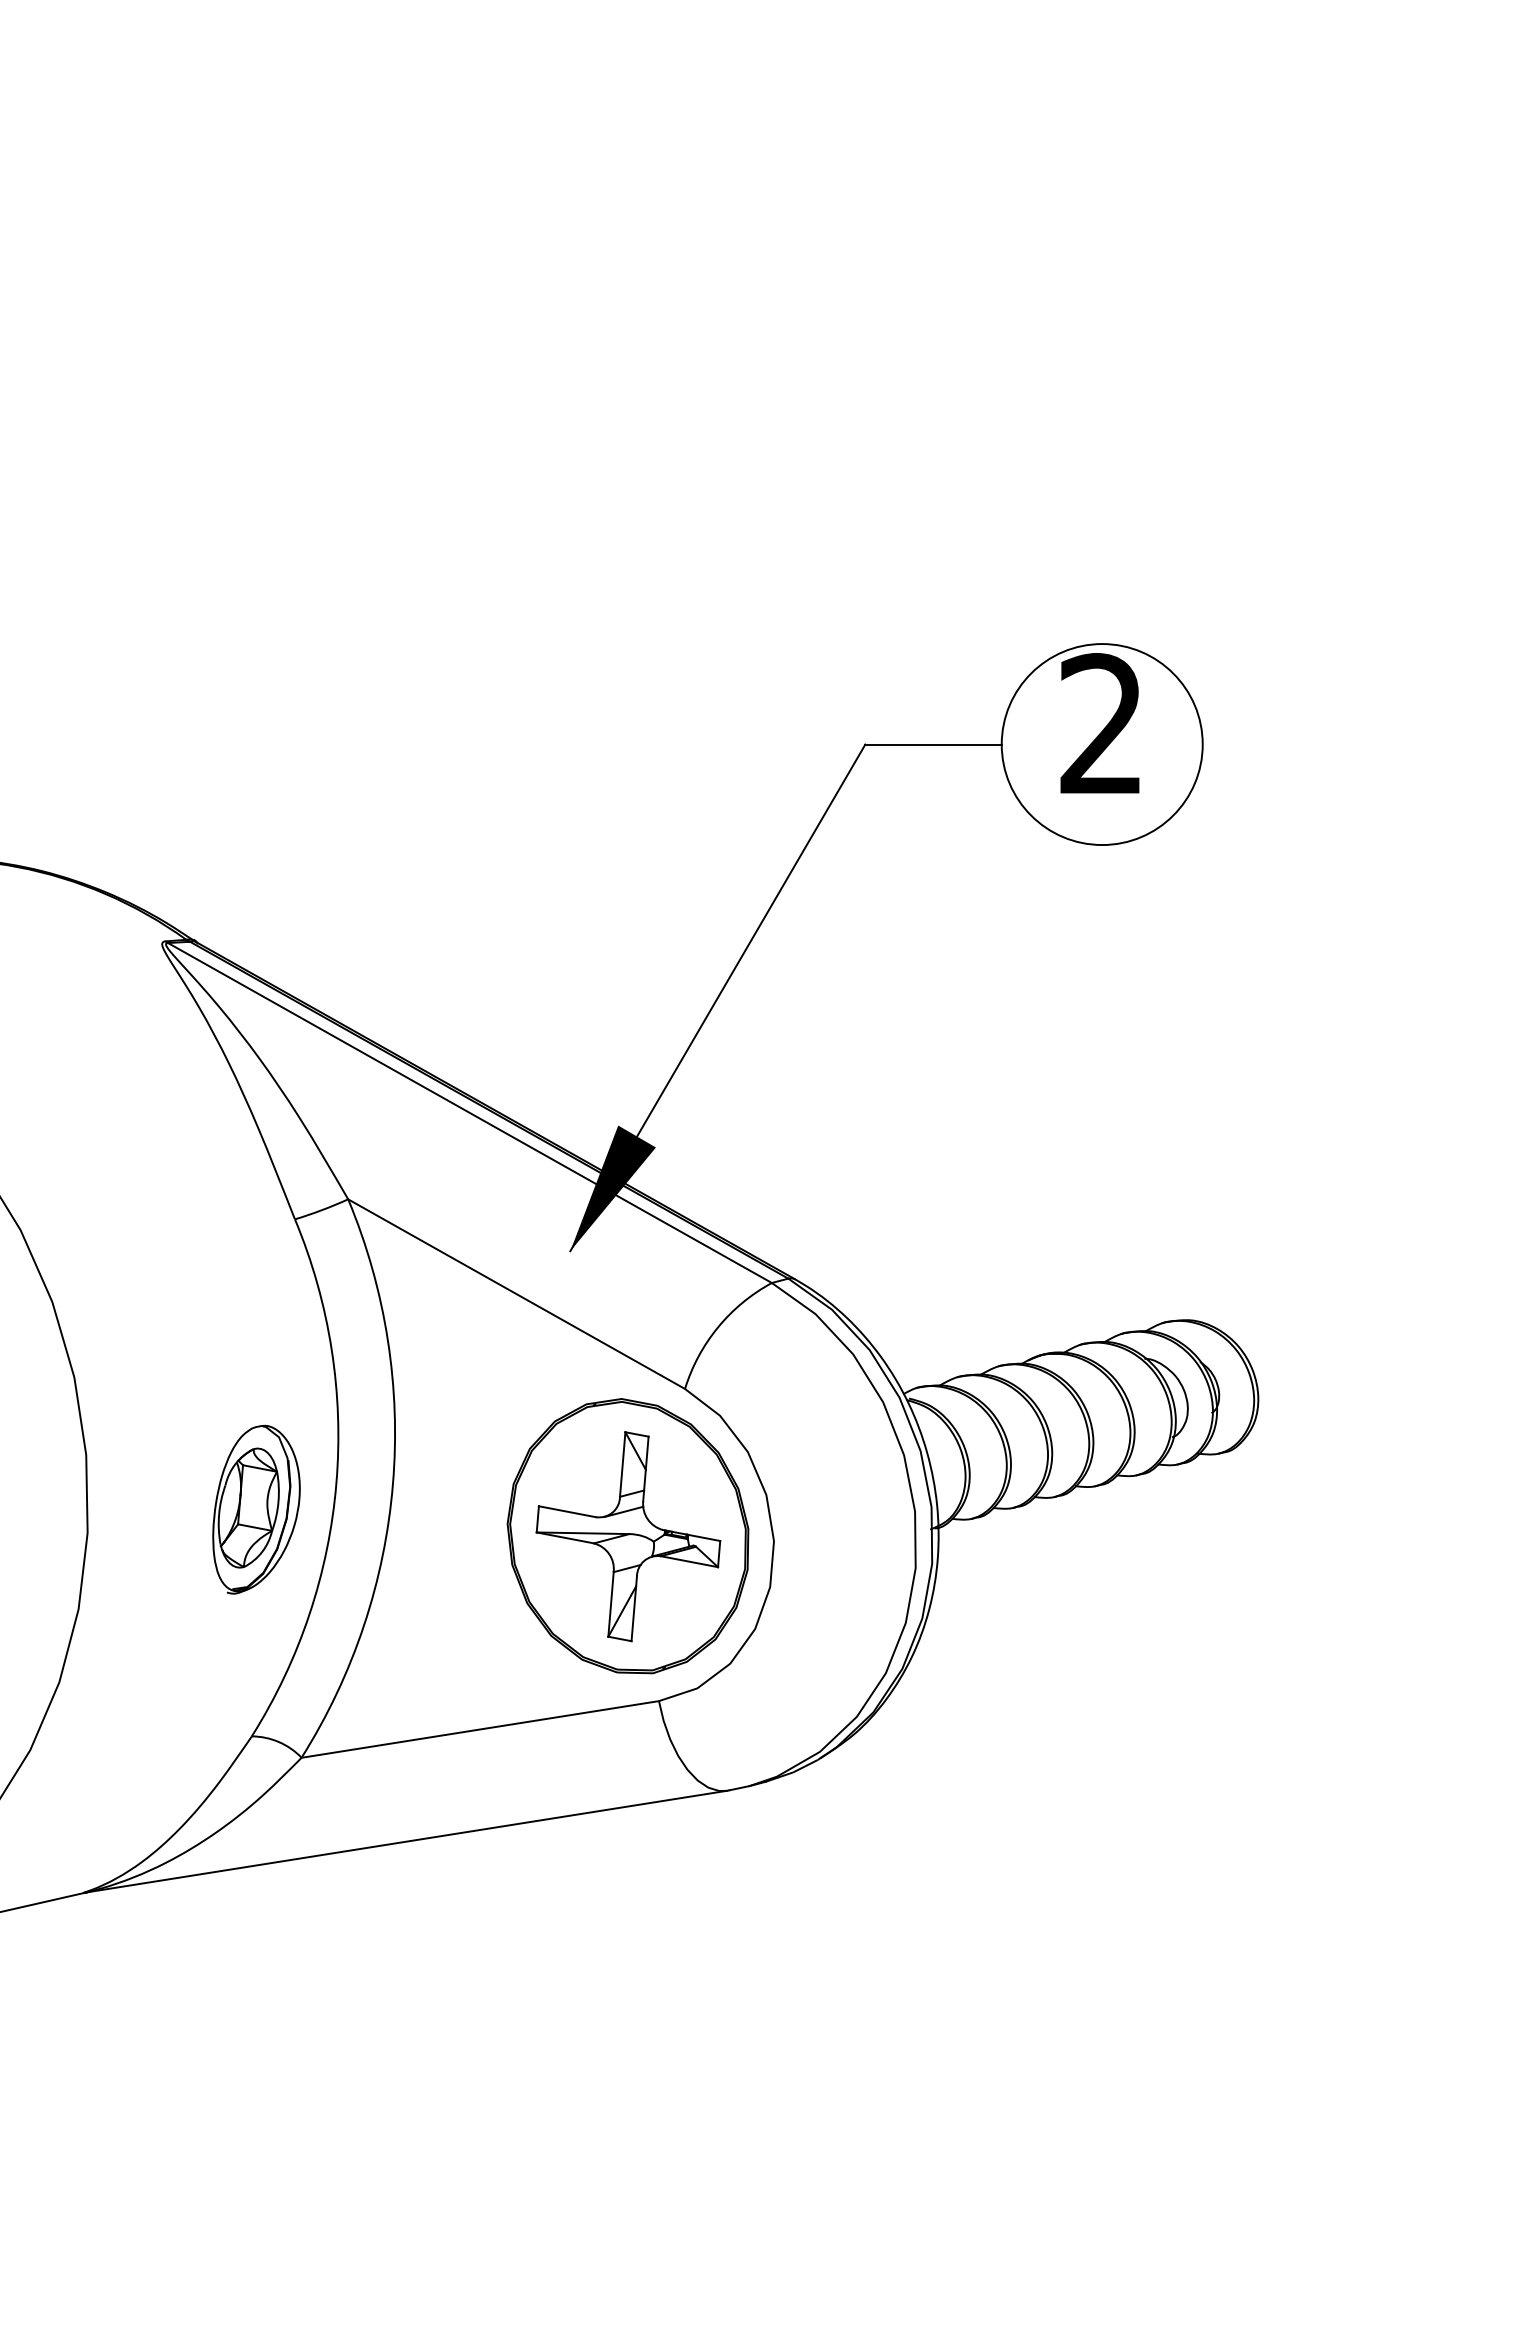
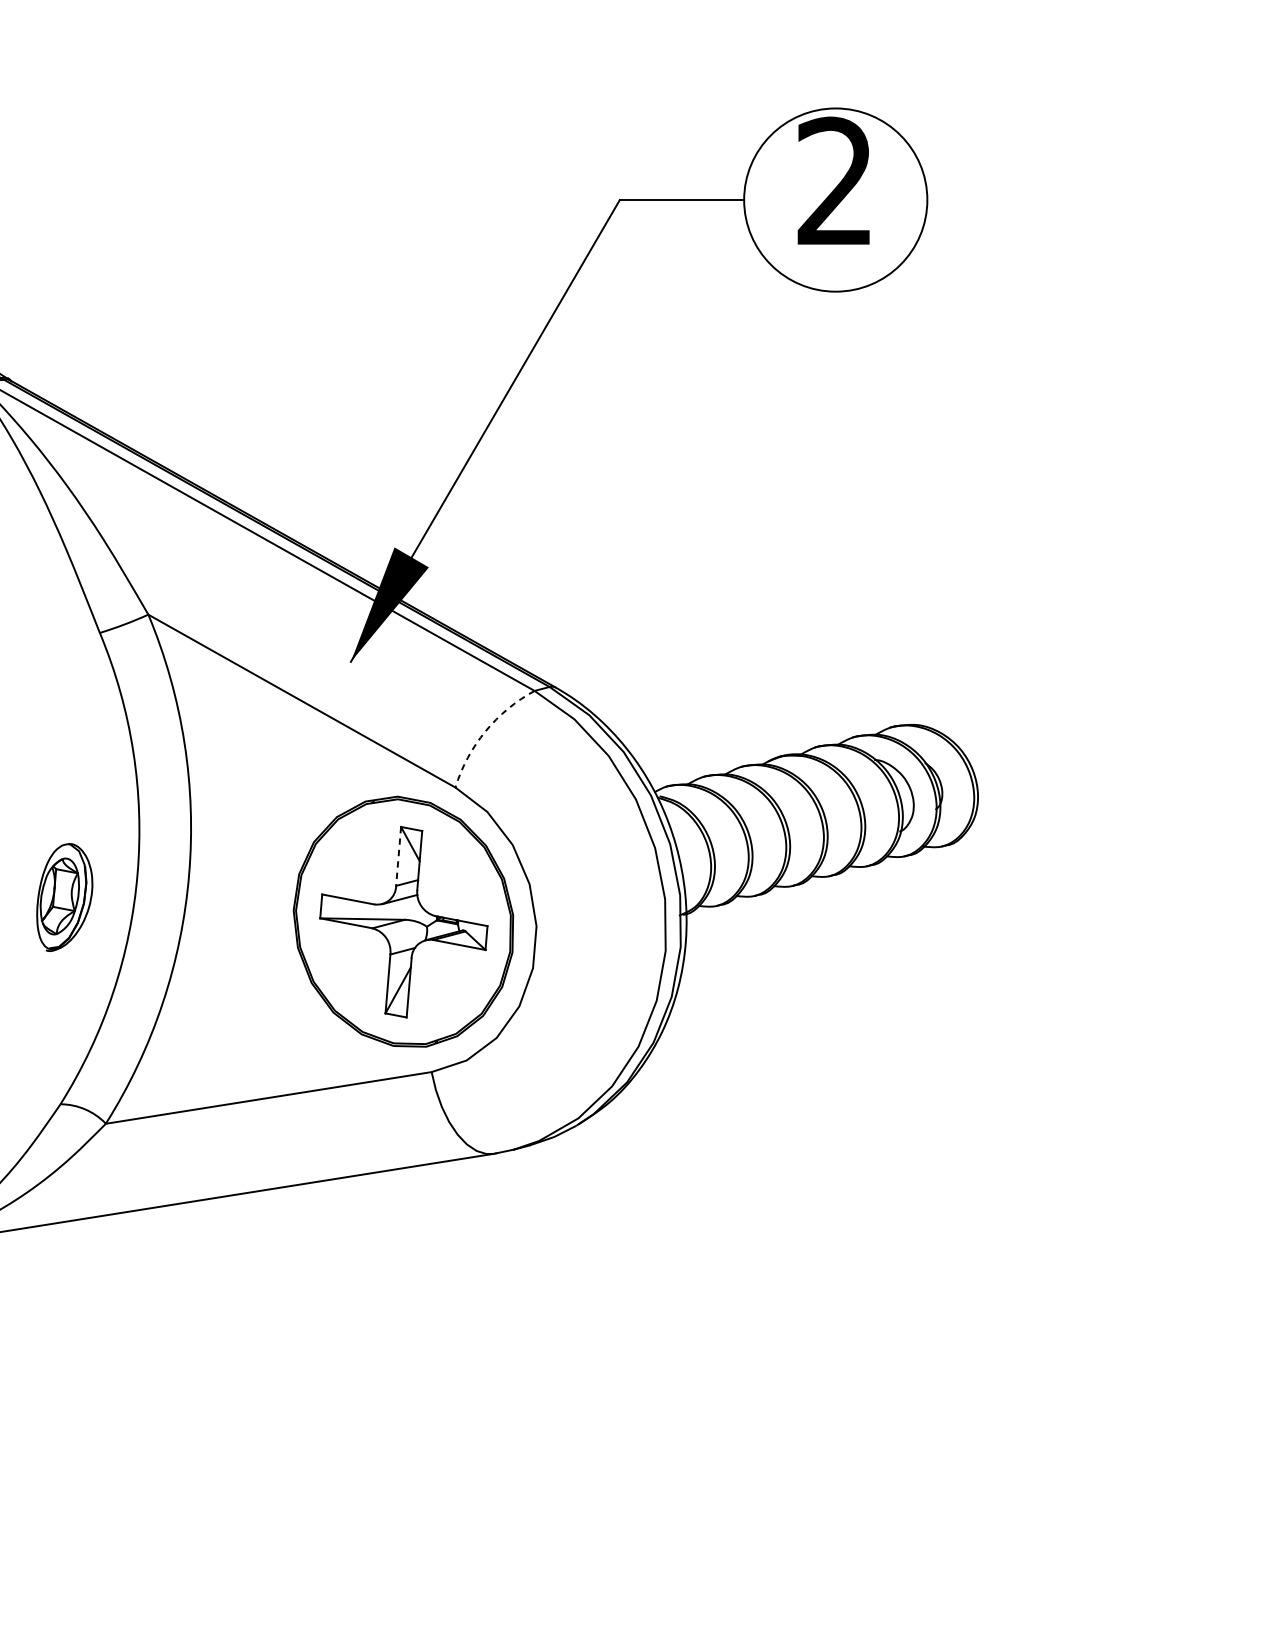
arc: (718, 1327) -> (485, 731), solid -> dashed
line: (622, 1465) -> (398, 857), solid -> dashed
part: (256, 1509) -> (64, 897), size x0.7

